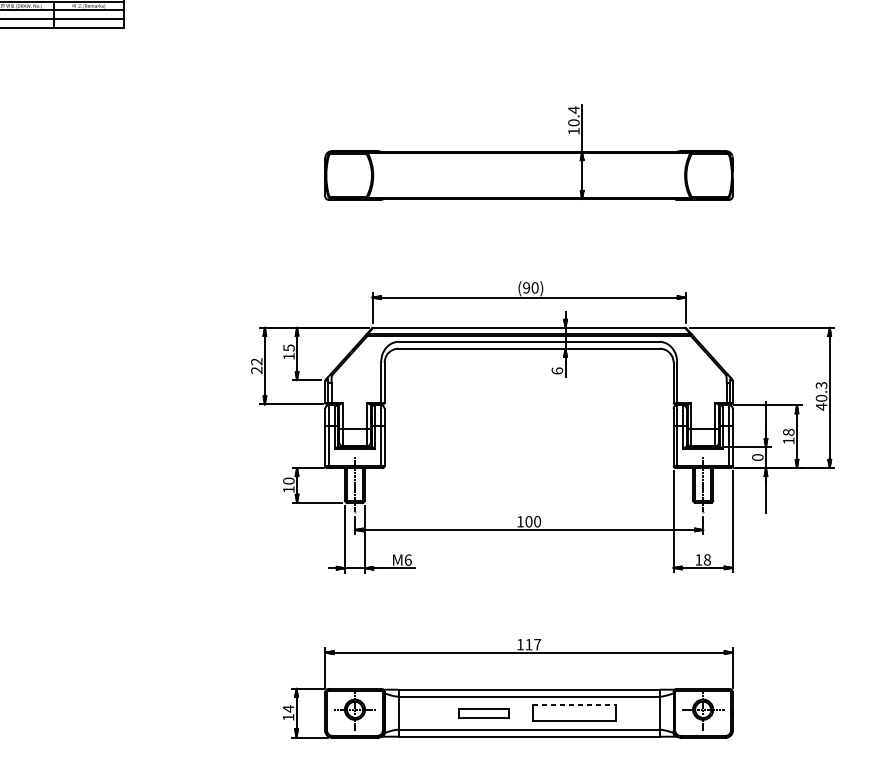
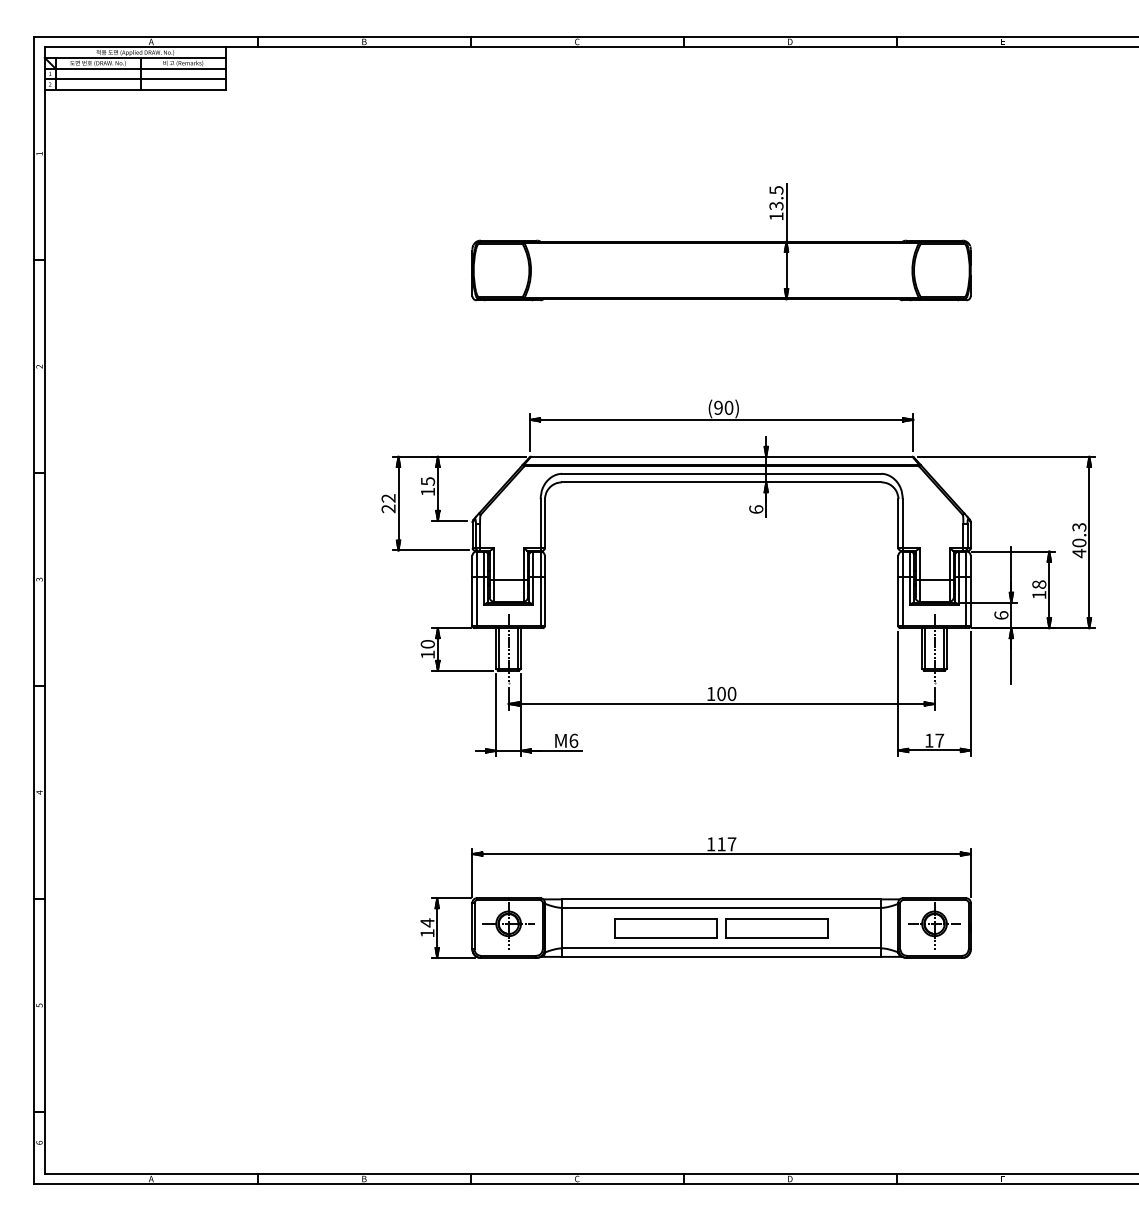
text: (573, 115) -> (776, 197), 10.4 -> 13.5
text: (757, 457) -> (1001, 615), 0 -> 6
text: (707, 559) -> (939, 740), 18 -> 17
line: (574, 705) -> (777, 918), dashed -> solid
part: (483, 713) -> (665, 928), size x1.67

